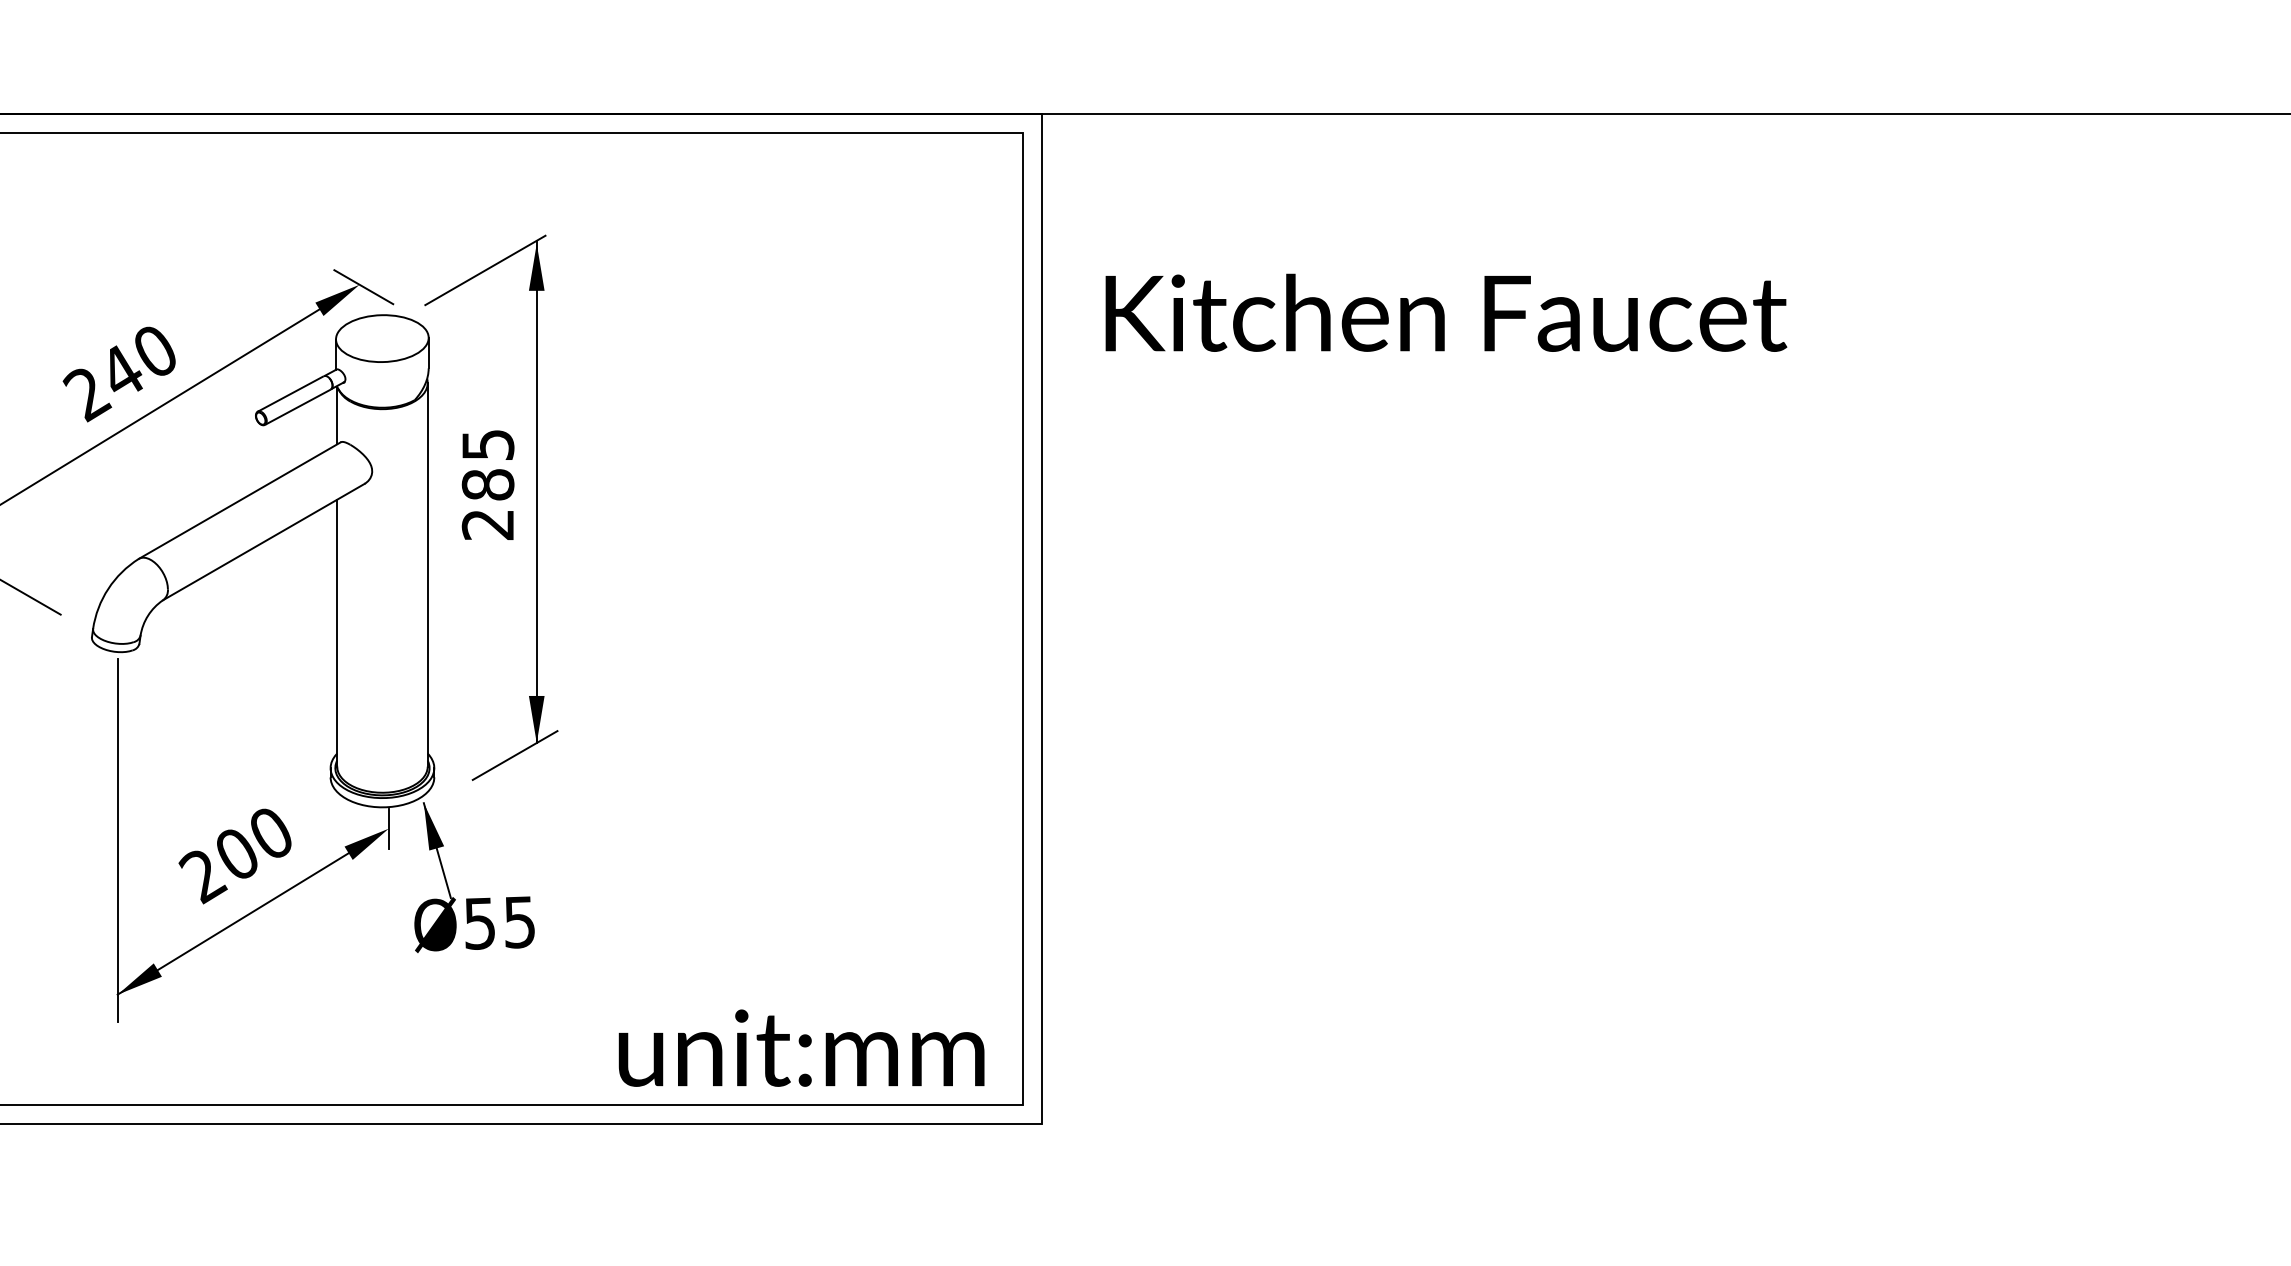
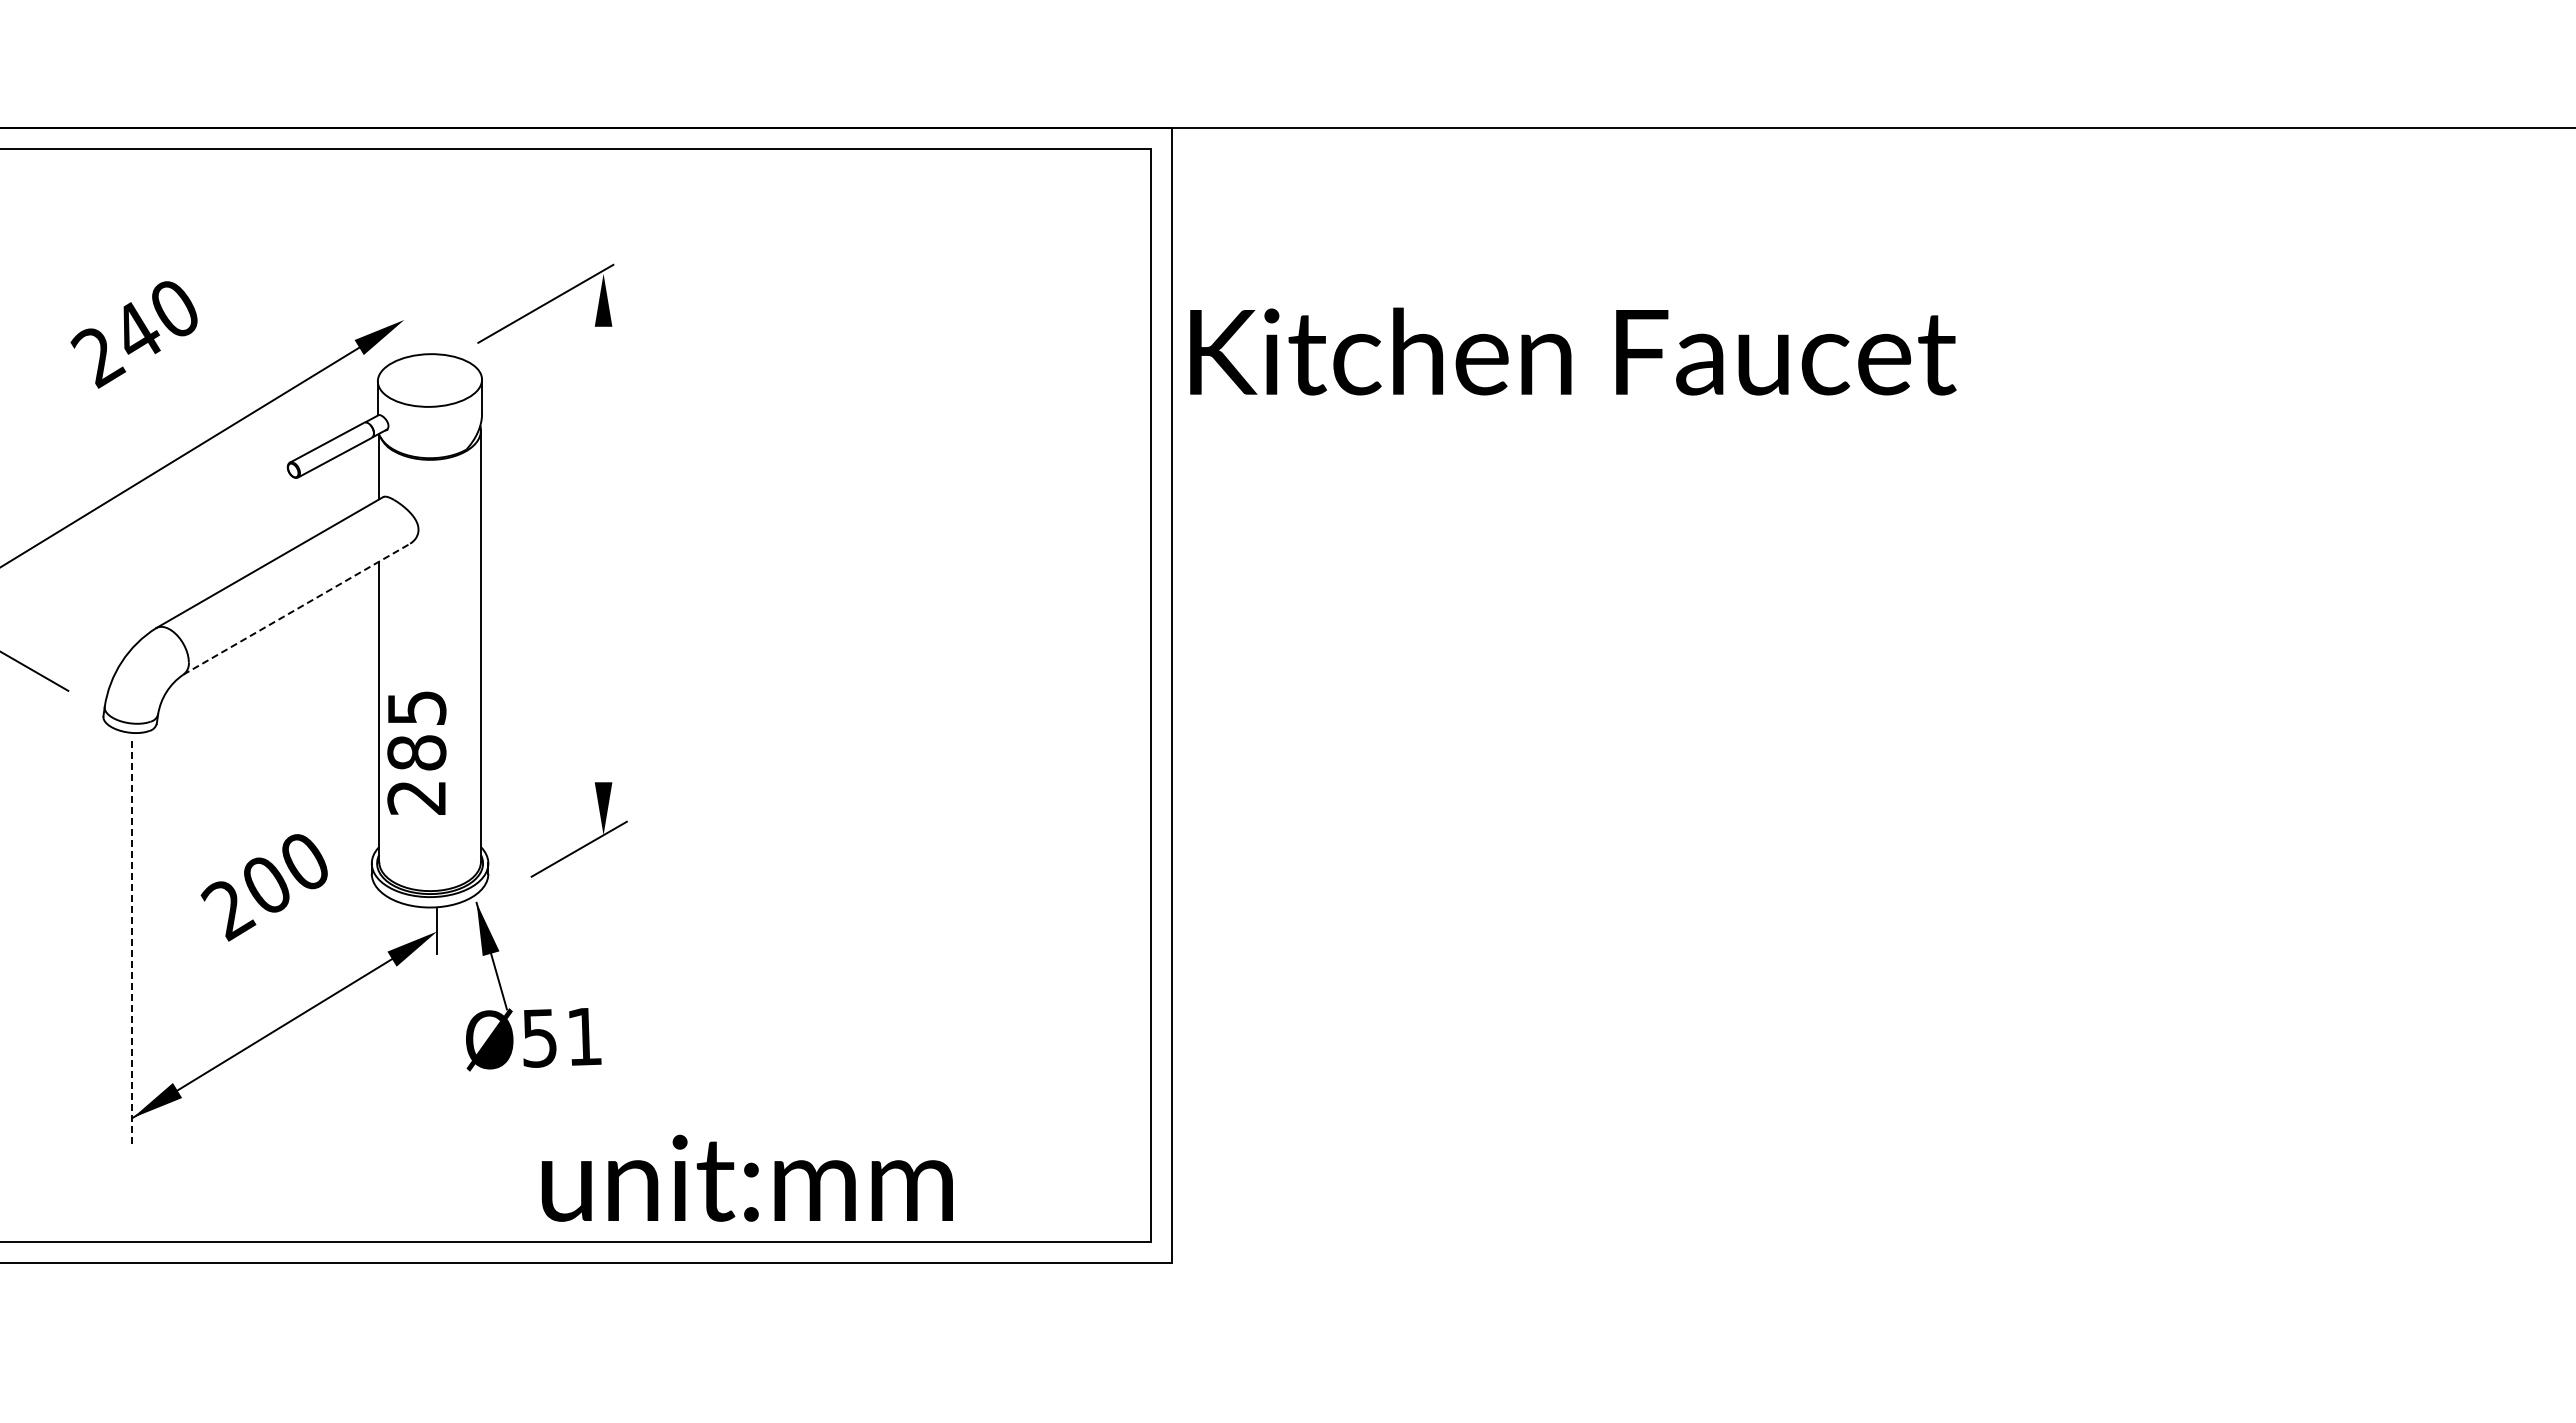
line: (364, 287) -> (409, 322), removed
text: (1446, 312) -> (1573, 351), moved
text: (118, 374) -> (133, 334), moved
text: (487, 484) -> (416, 752), moved
line: (536, 491) -> (603, 552), removed
line: (263, 542) -> (296, 609), solid -> dashed
line: (117, 840) -> (132, 944), solid -> dashed
text: (234, 856) -> (263, 887), moved
text: (519, 922) -> (584, 1036), Ø55 -> Ø51
text: (800, 1047) -> (746, 1177), moved

